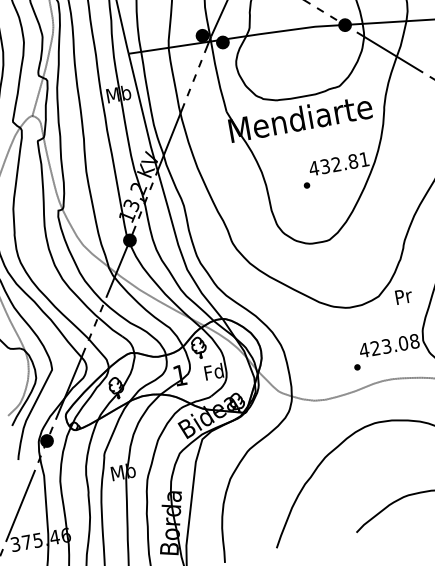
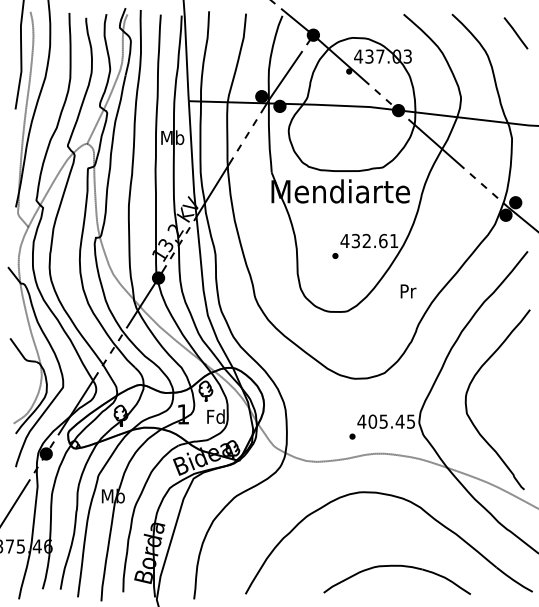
text: (353, 160) -> (383, 240), 432.81 -> 432.61
text: (403, 296) -> (408, 291), moved
text: (394, 344) -> (391, 421), 423.08 -> 405.45

